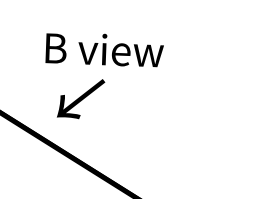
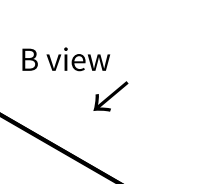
text: (80, 98) -> (110, 96), moved

